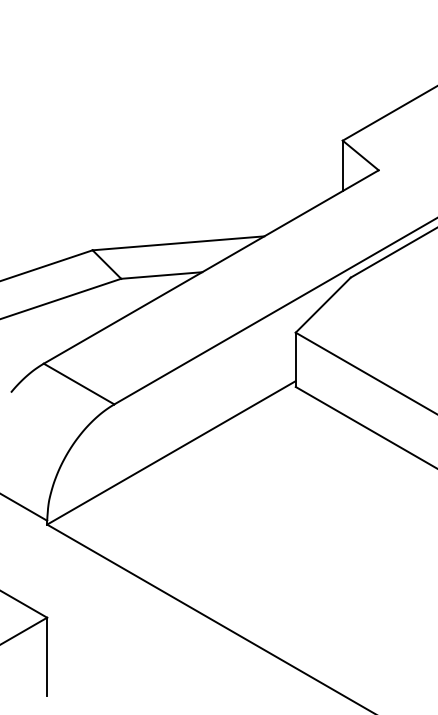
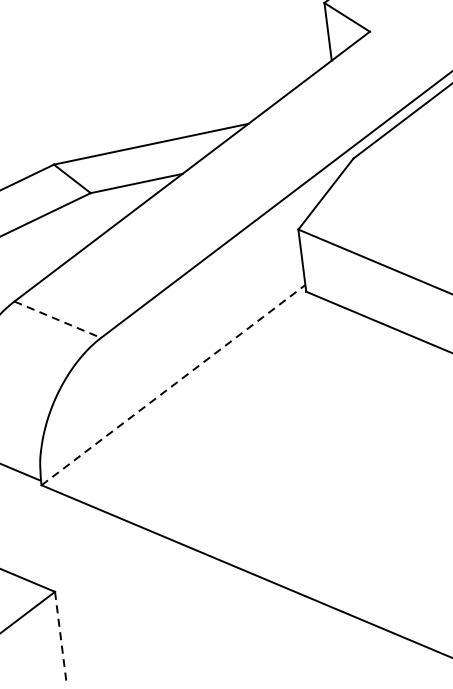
line: (79, 384) -> (58, 320), solid -> dashed
line: (171, 452) -> (173, 384), solid -> dashed
line: (47, 656) -> (60, 636), solid -> dashed

